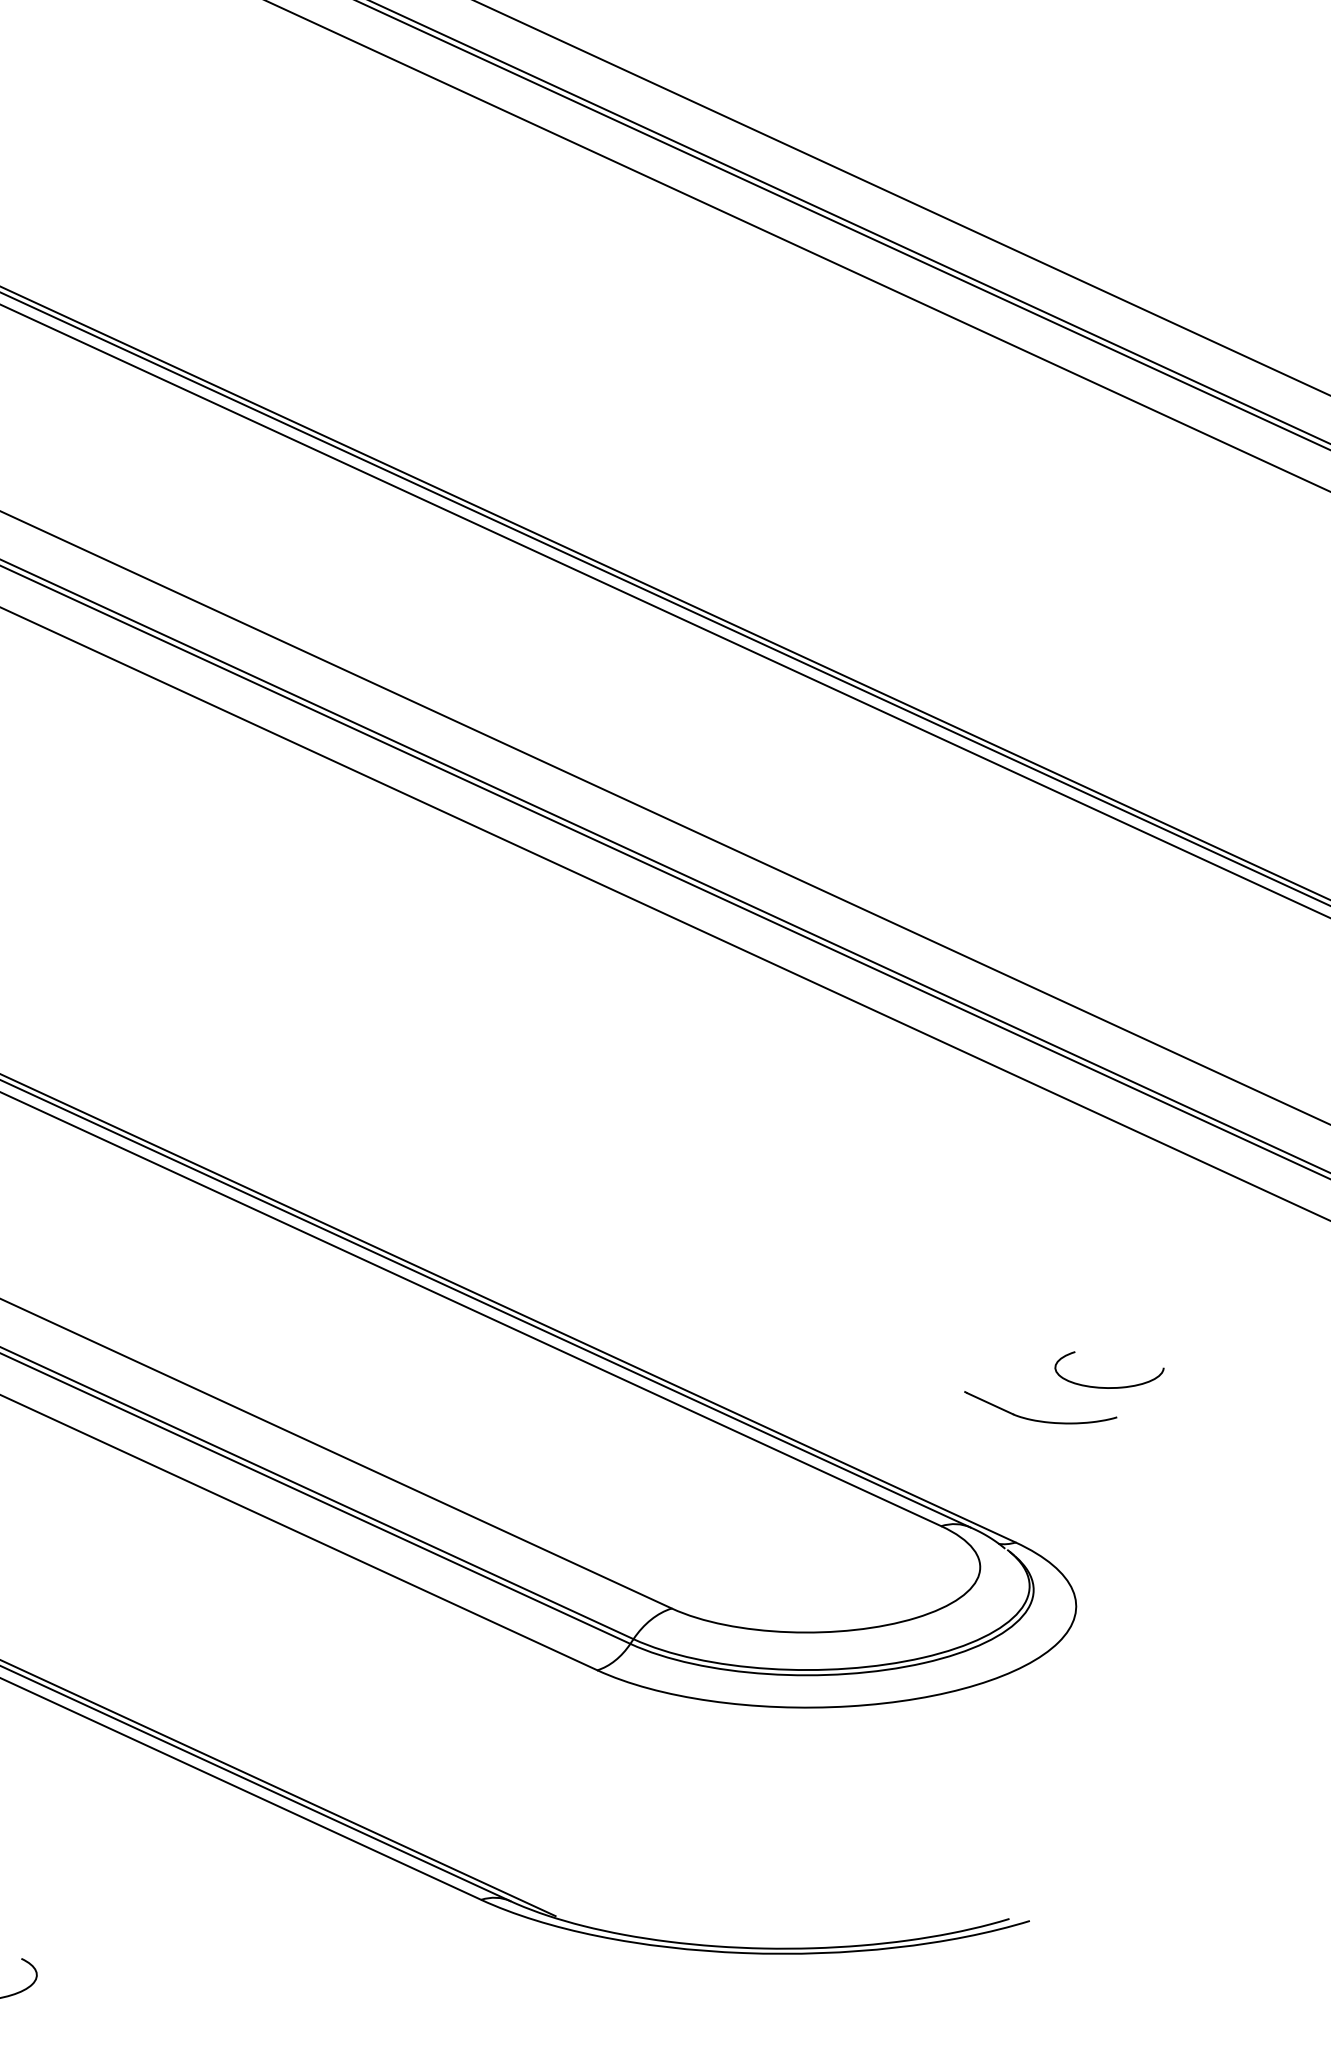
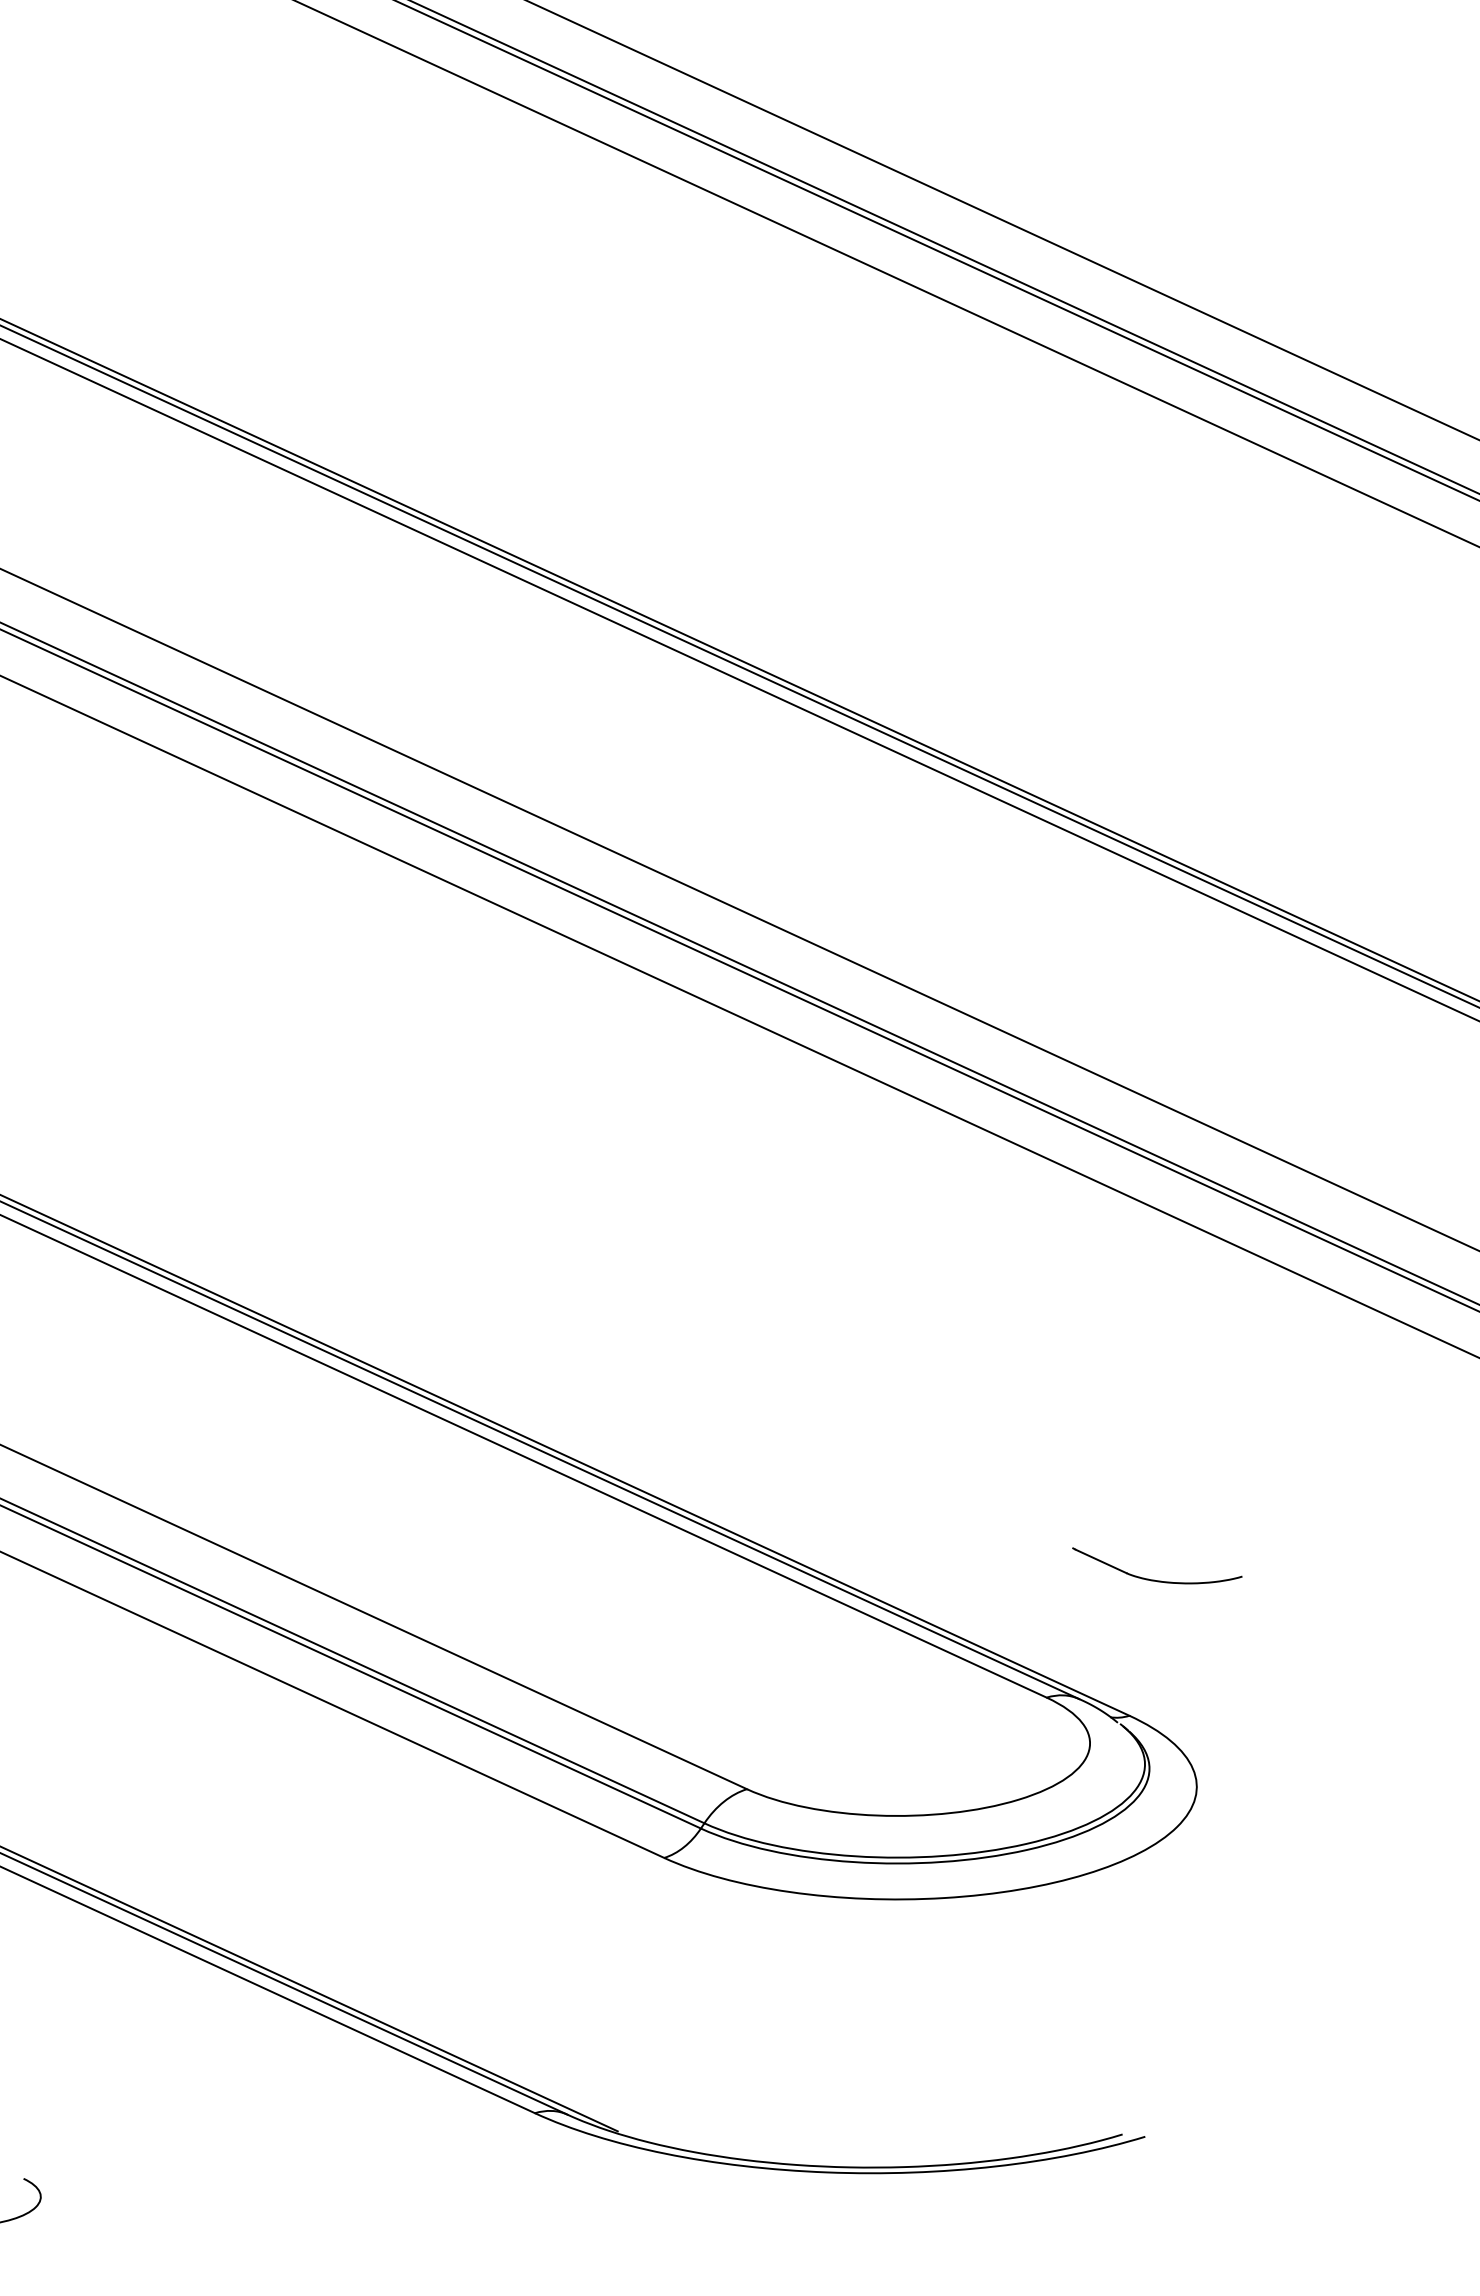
curve: (1109, 1387) -> (1233, 1543), removed

